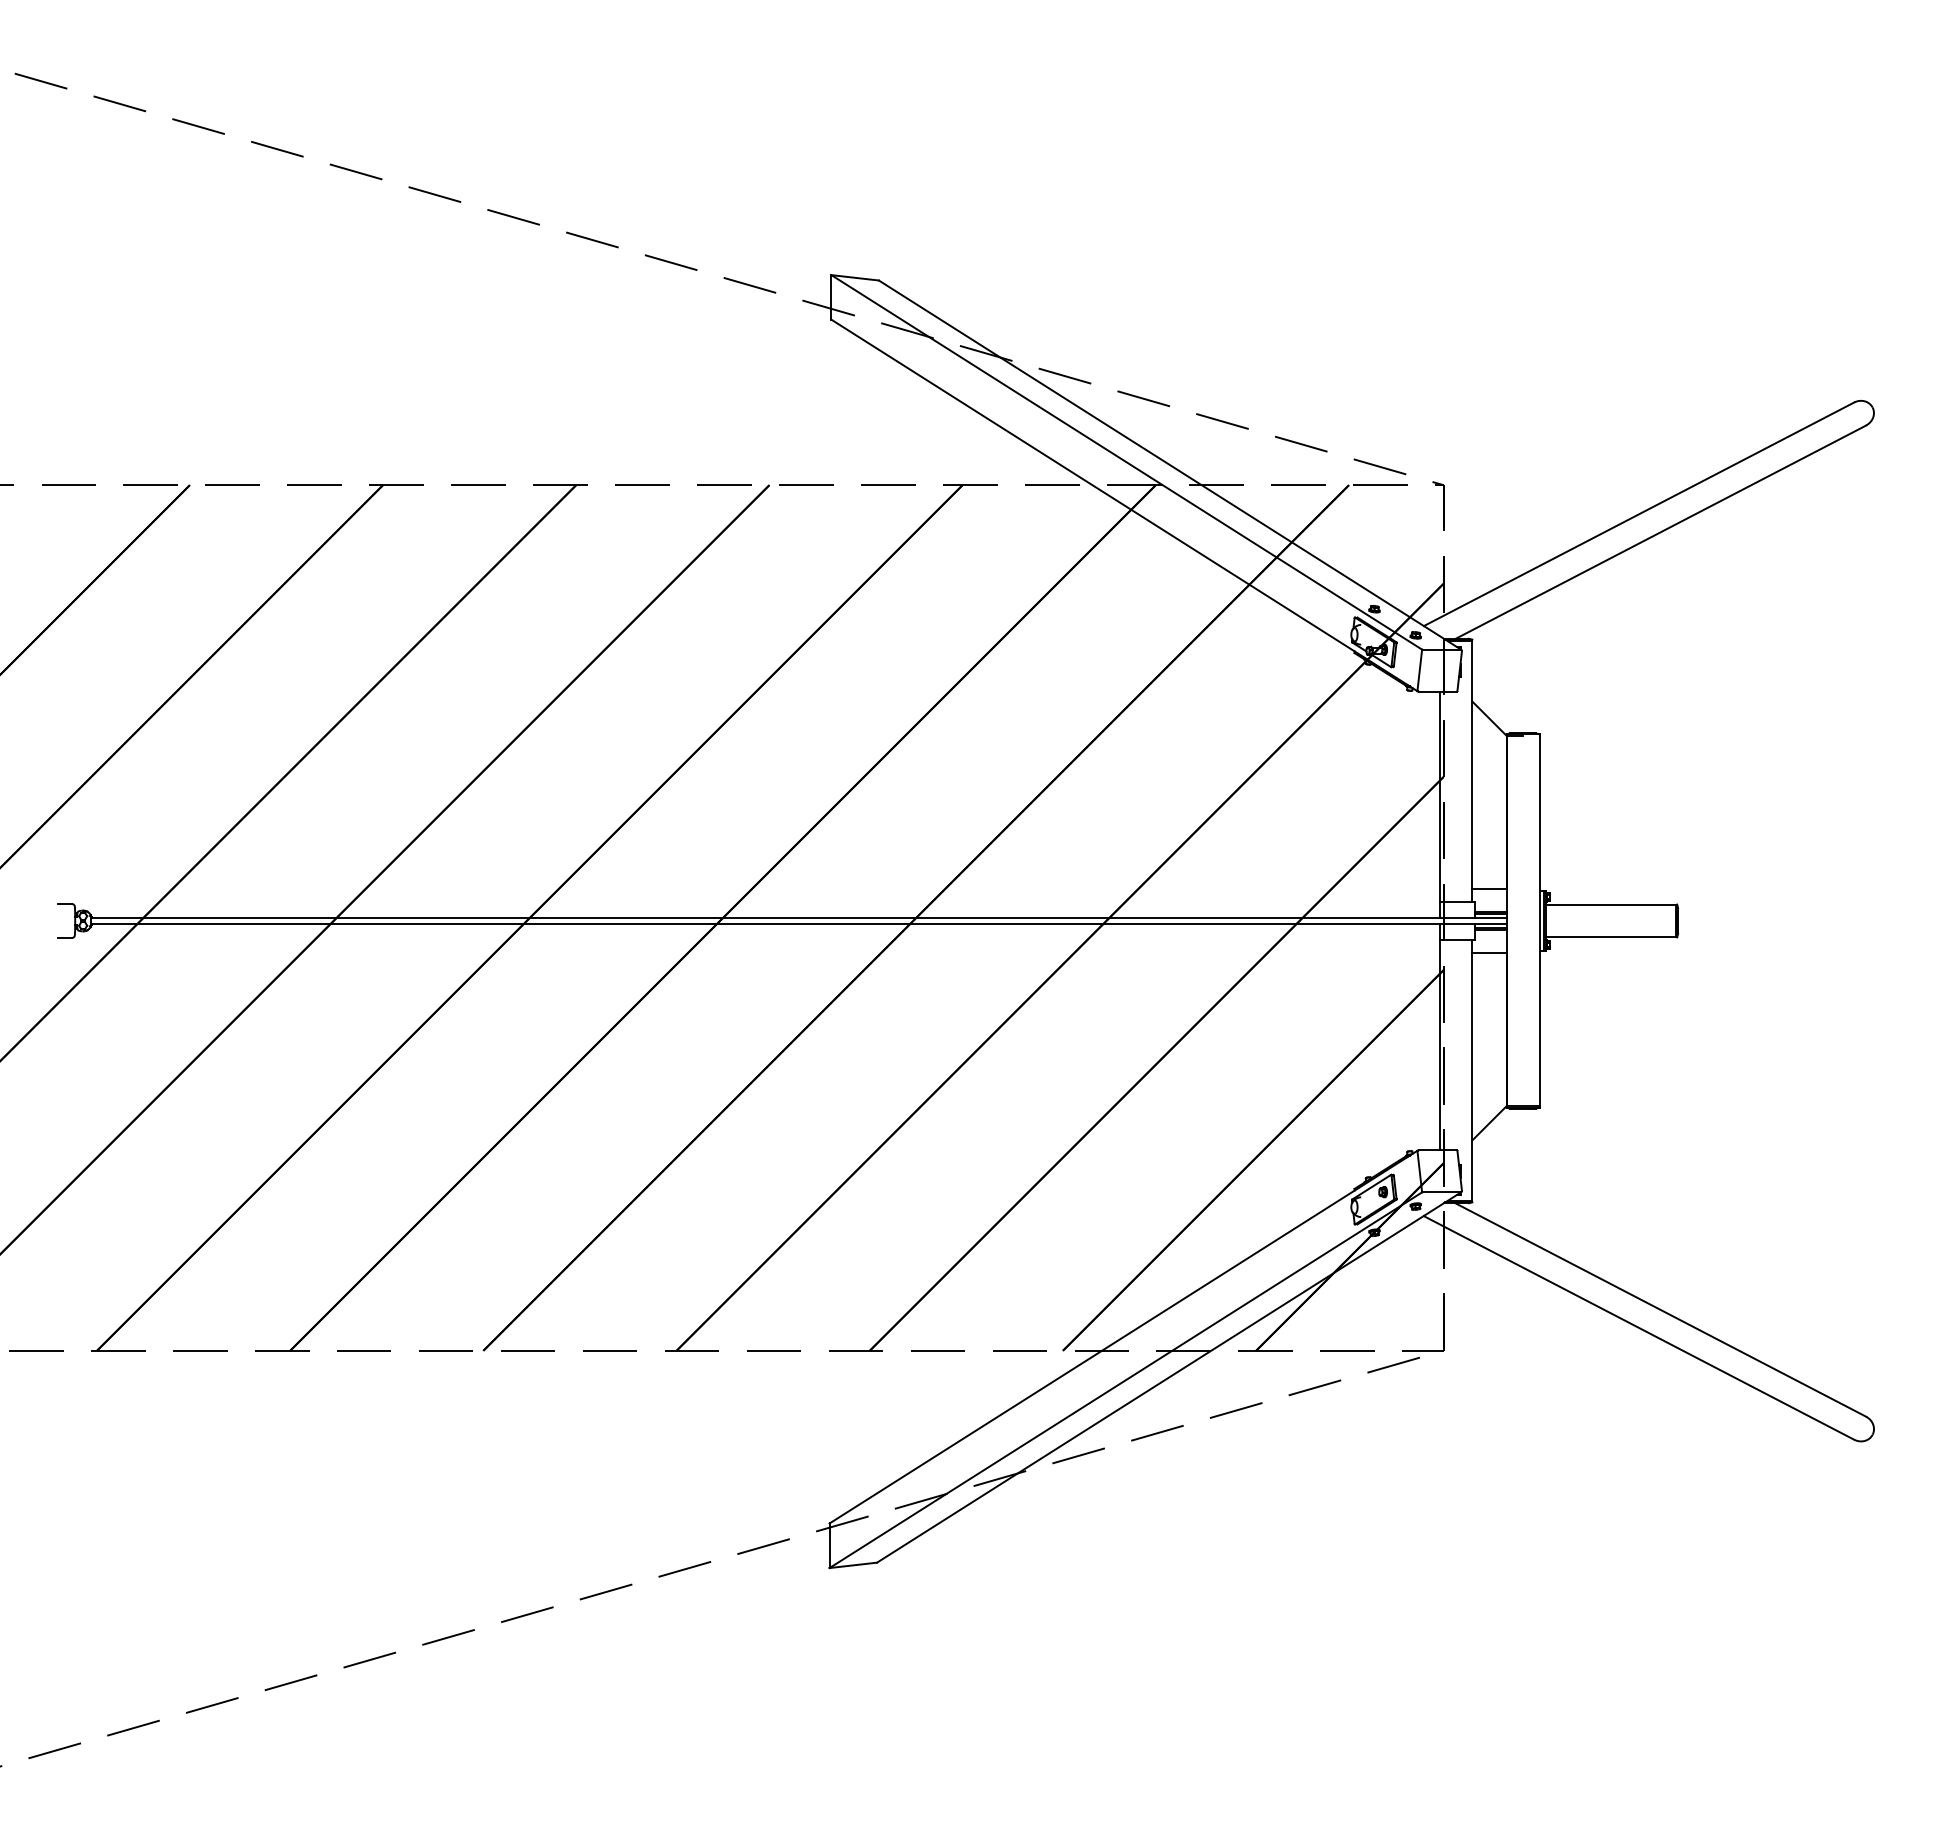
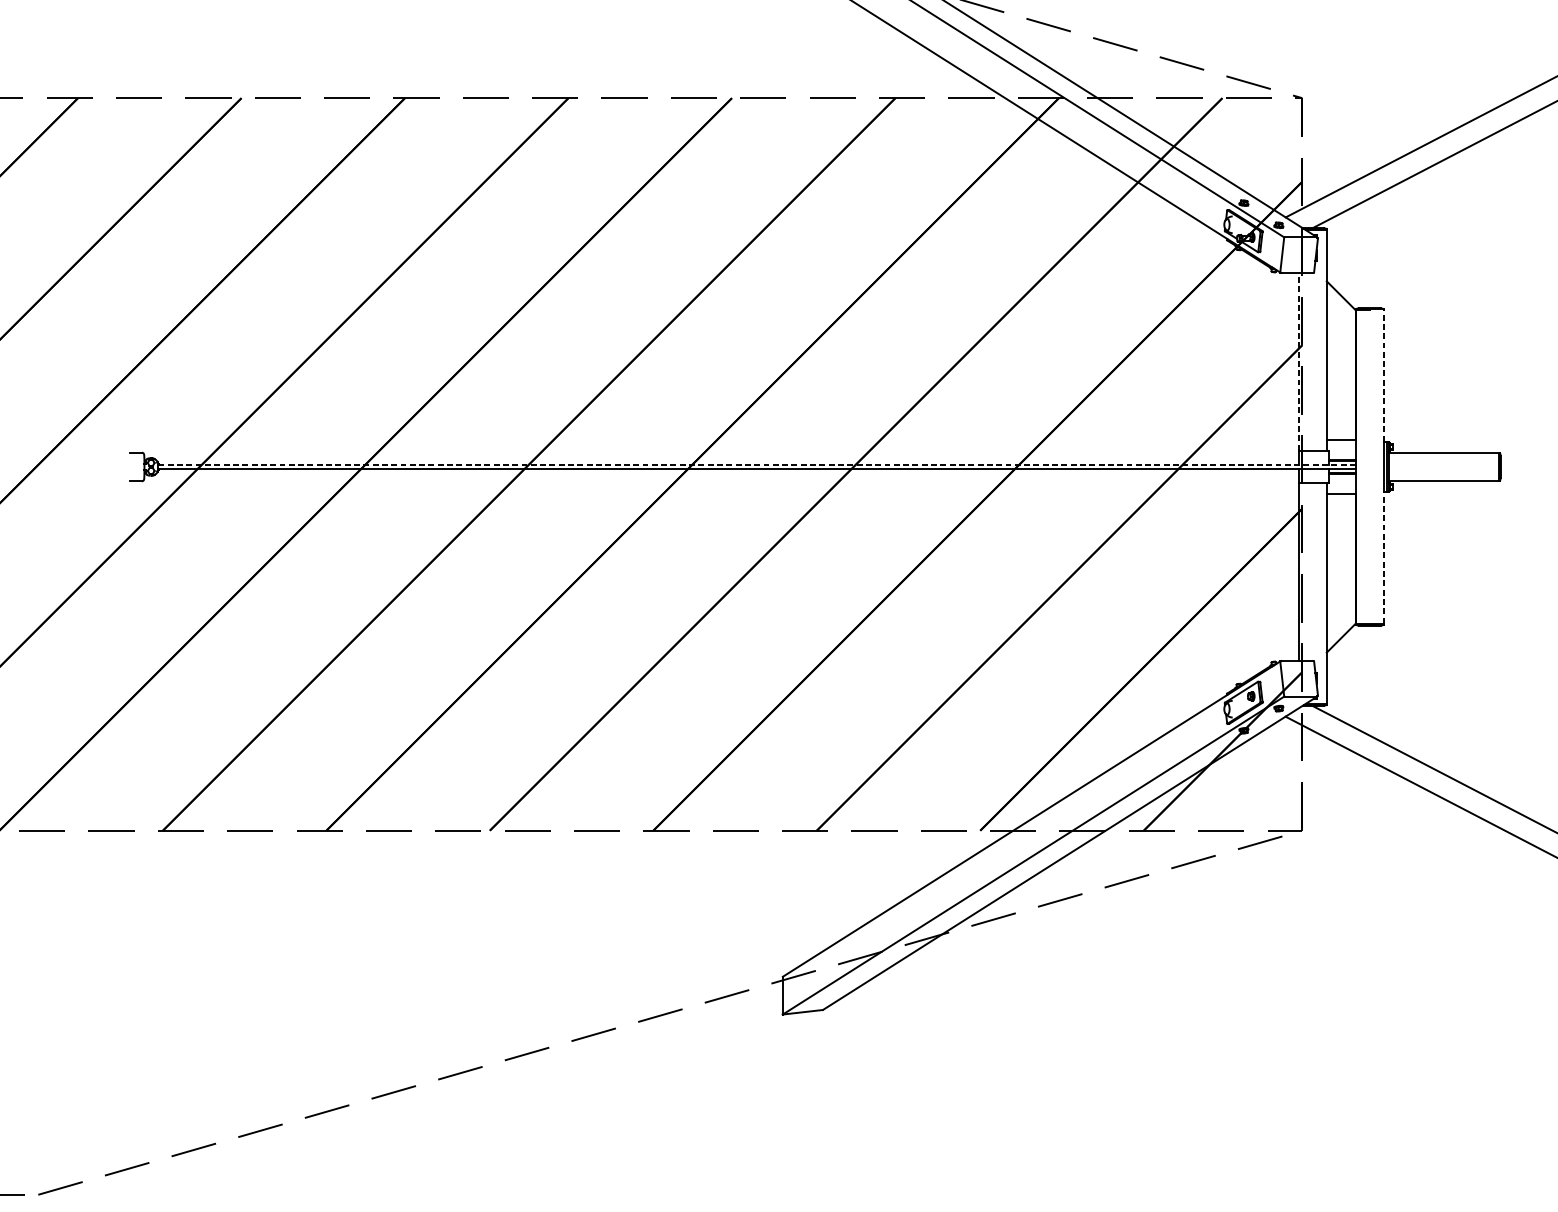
line: (1439, 796) -> (1298, 361), solid -> dashed
line: (1539, 812) -> (1383, 375), solid -> dashed
line: (799, 918) -> (757, 464), solid -> dashed
line: (1539, 1028) -> (1383, 557), solid -> dashed

